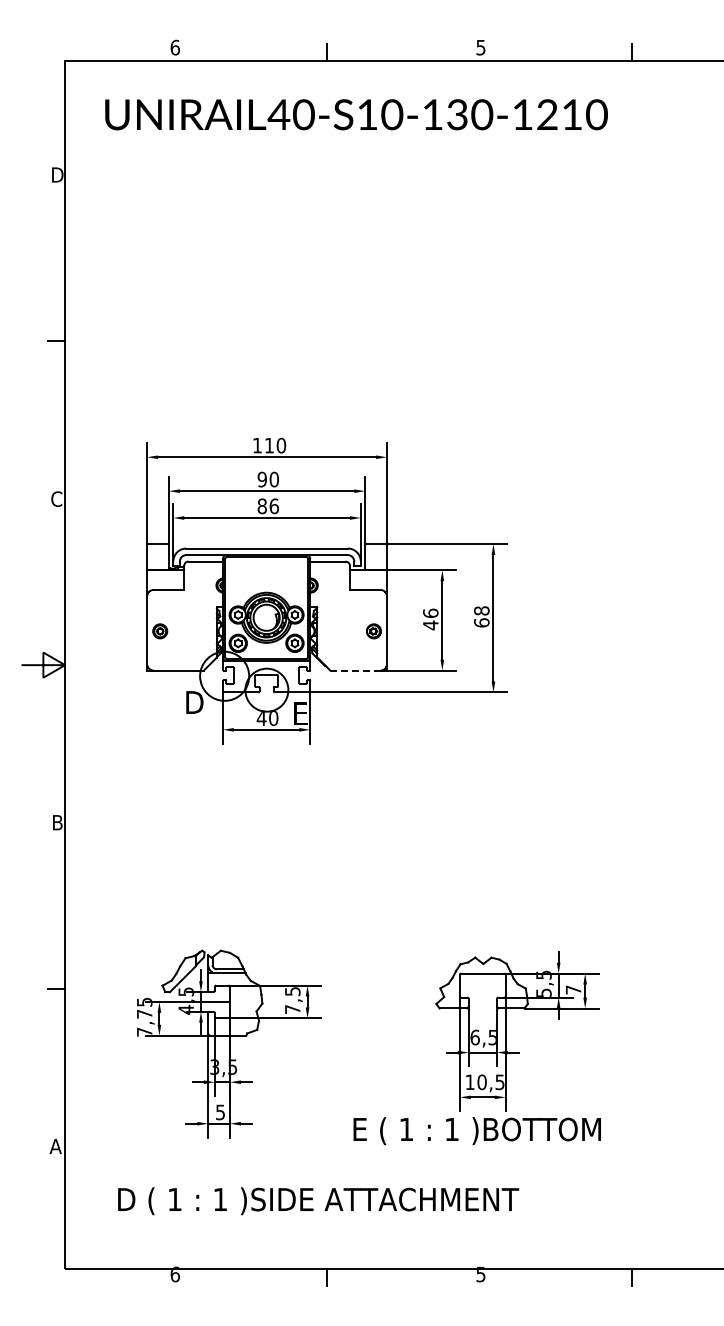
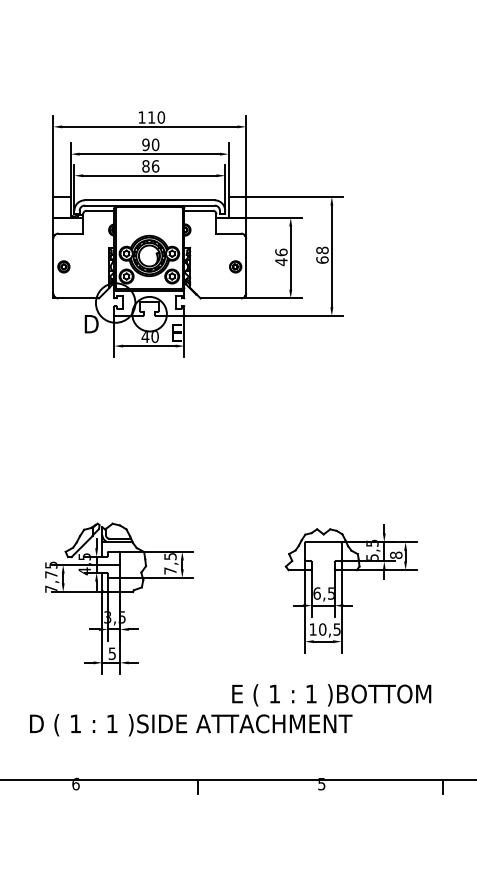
line: (355, 670) -> (220, 298), dashed -> solid
text: (573, 989) -> (396, 554), 7 -> 8
text: (476, 1130) -> (331, 694), moved

